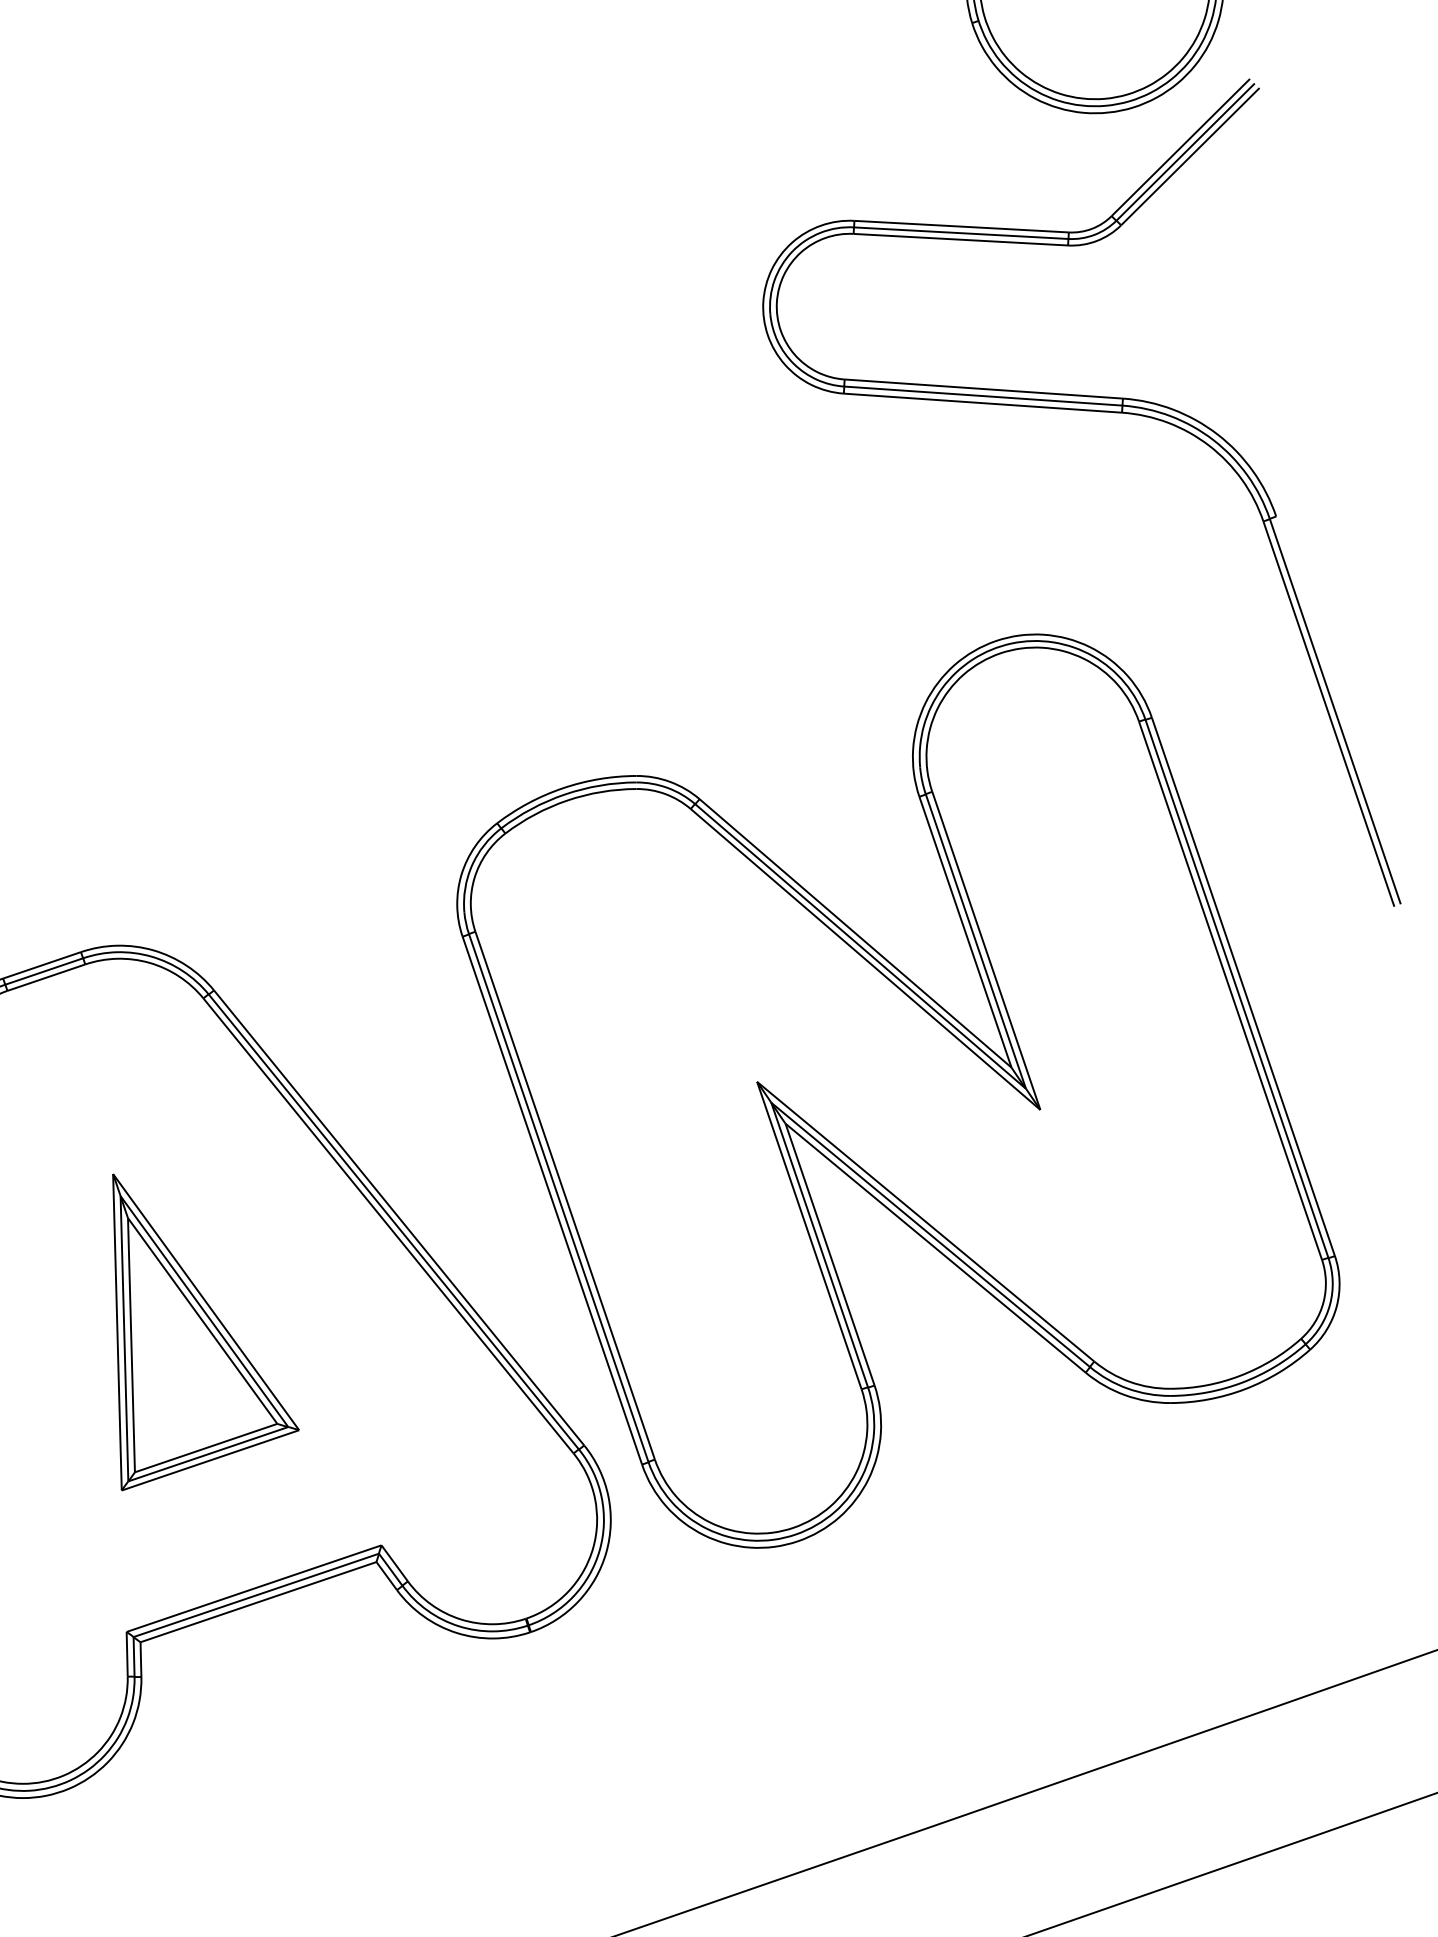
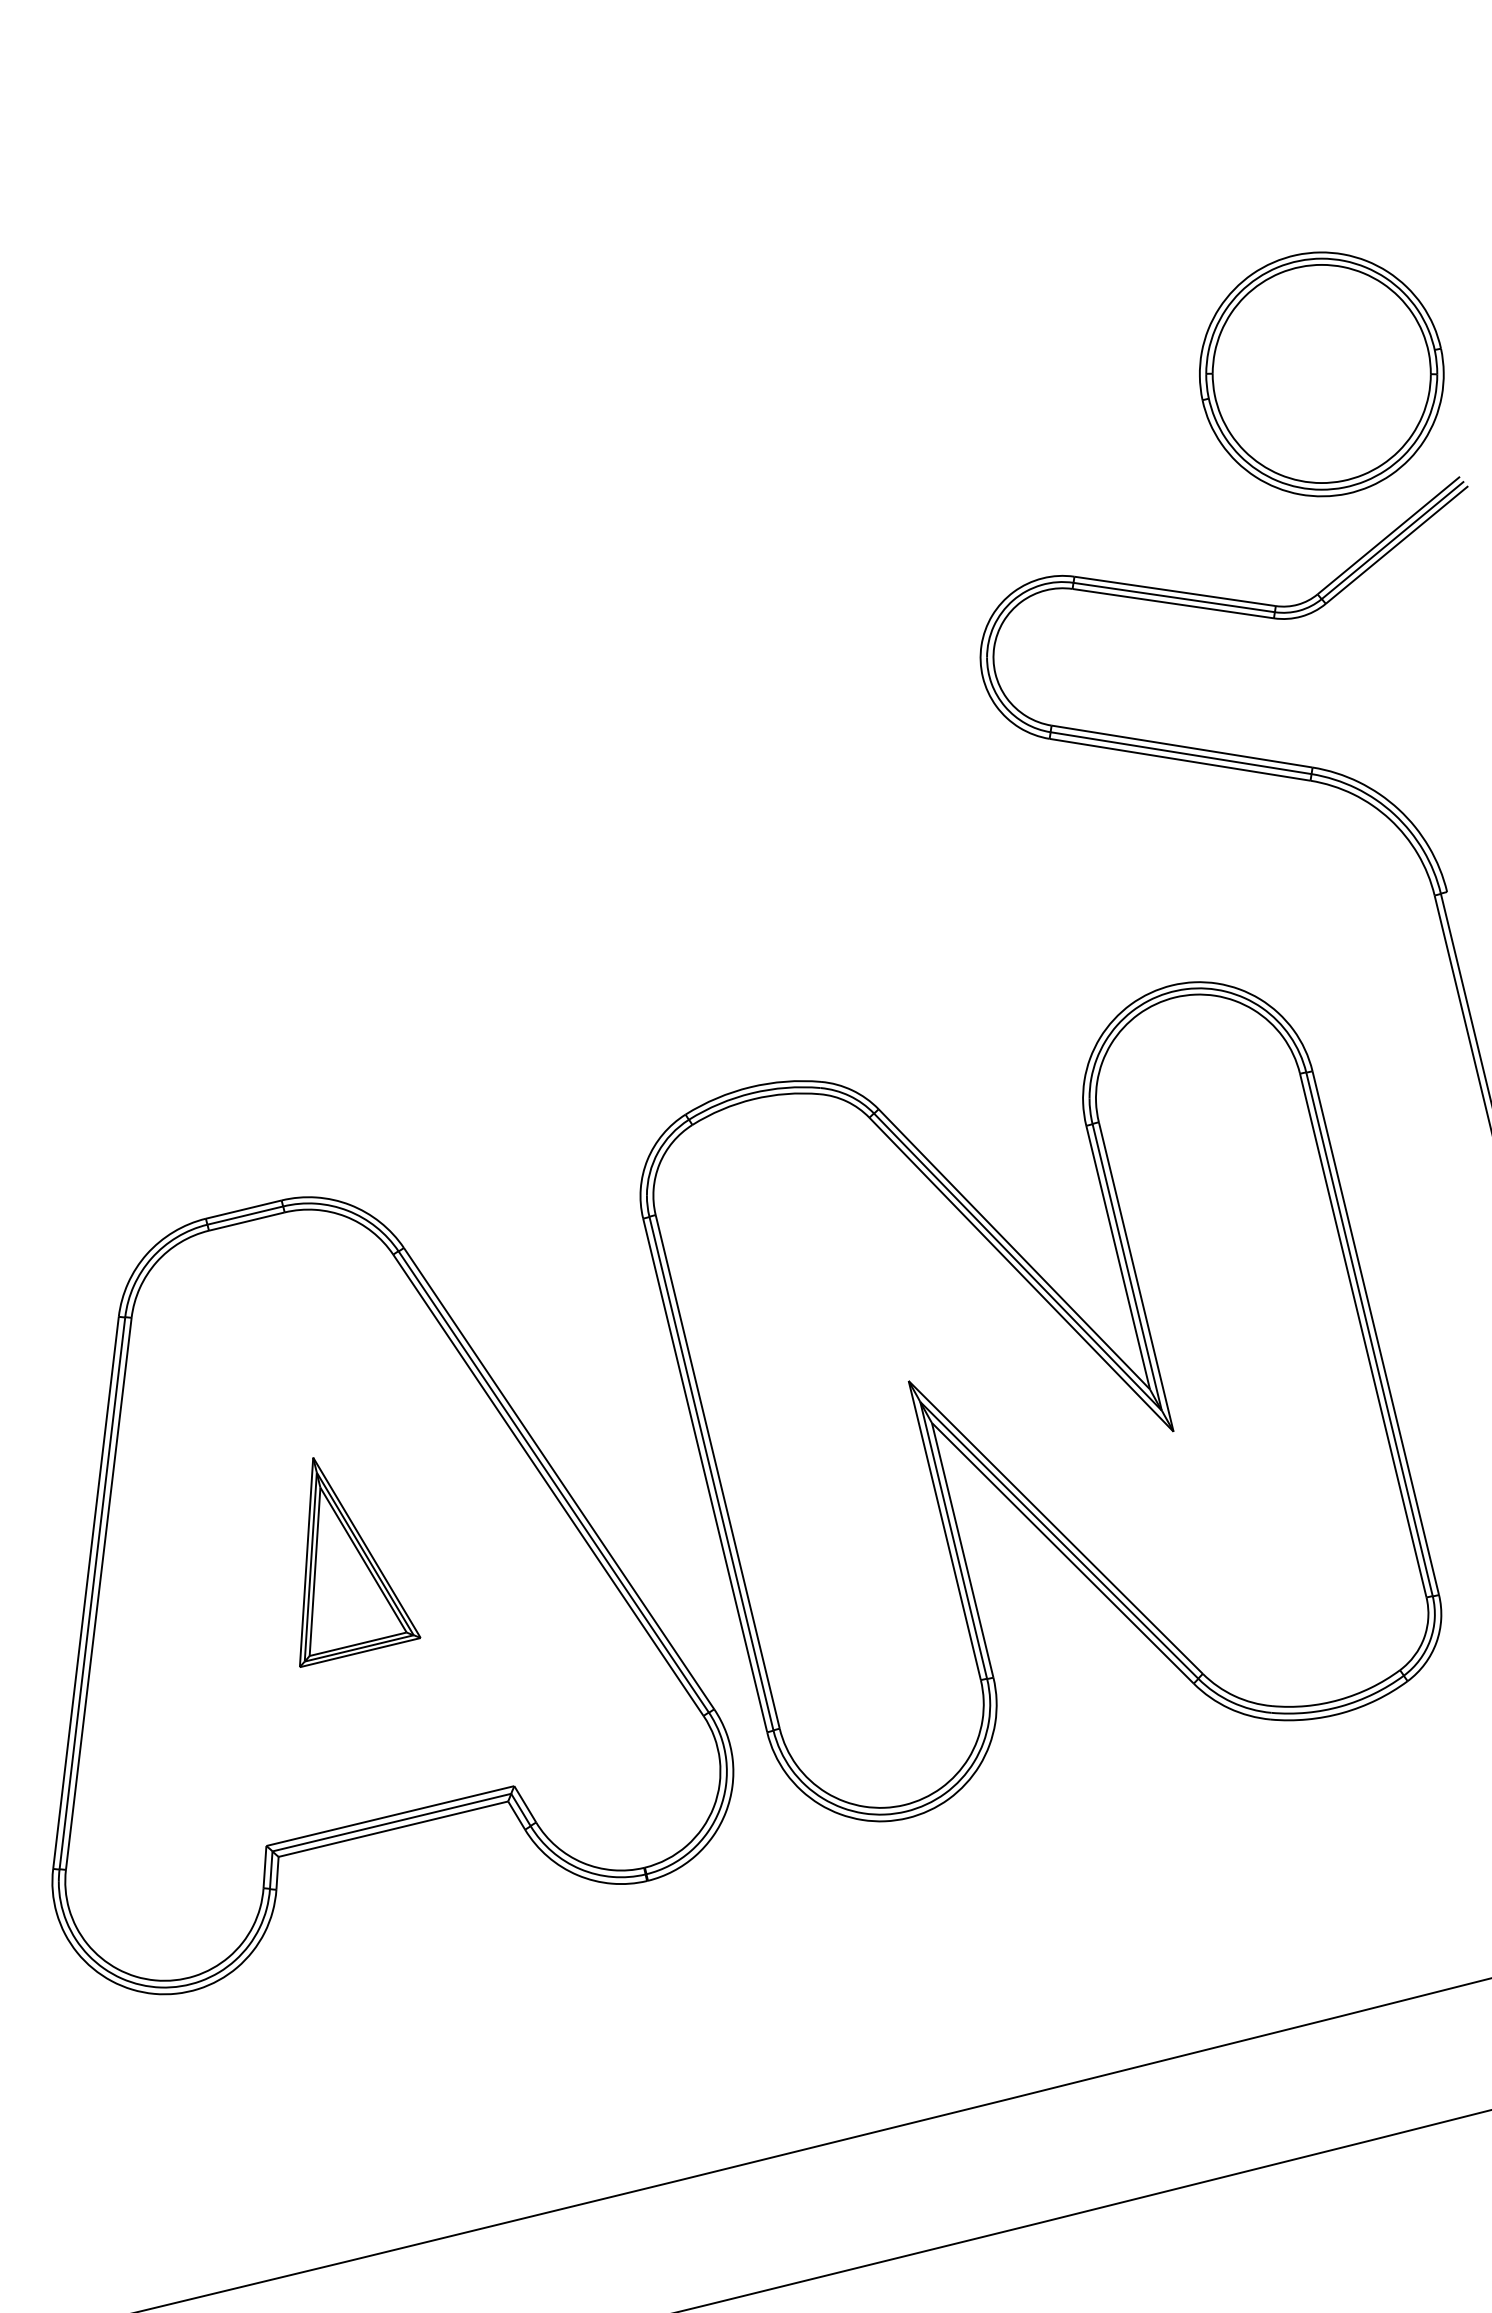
part: (198, 1325) -> (360, 1562), size x0.7

